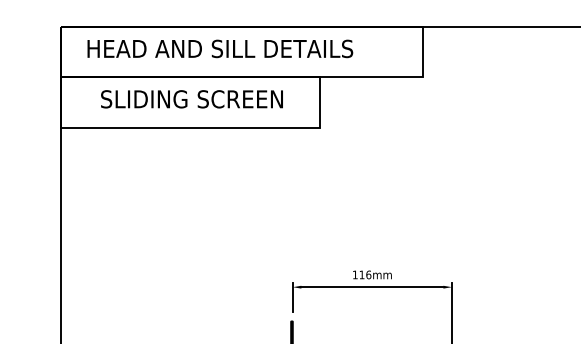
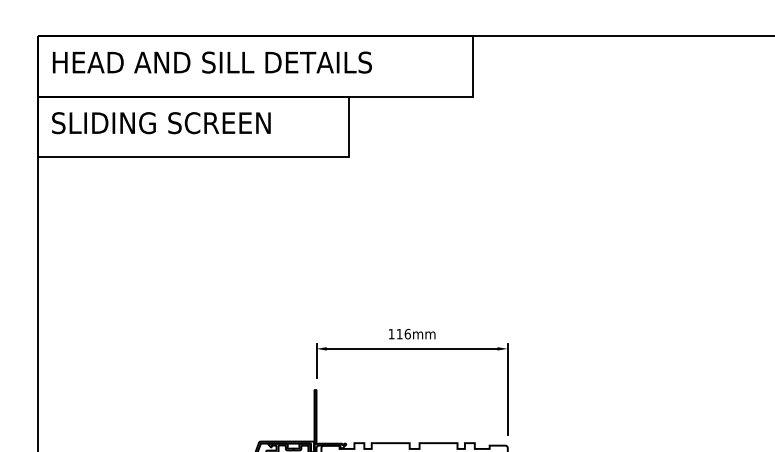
text: (220, 48) -> (212, 62), moved
text: (192, 99) -> (161, 123), moved

